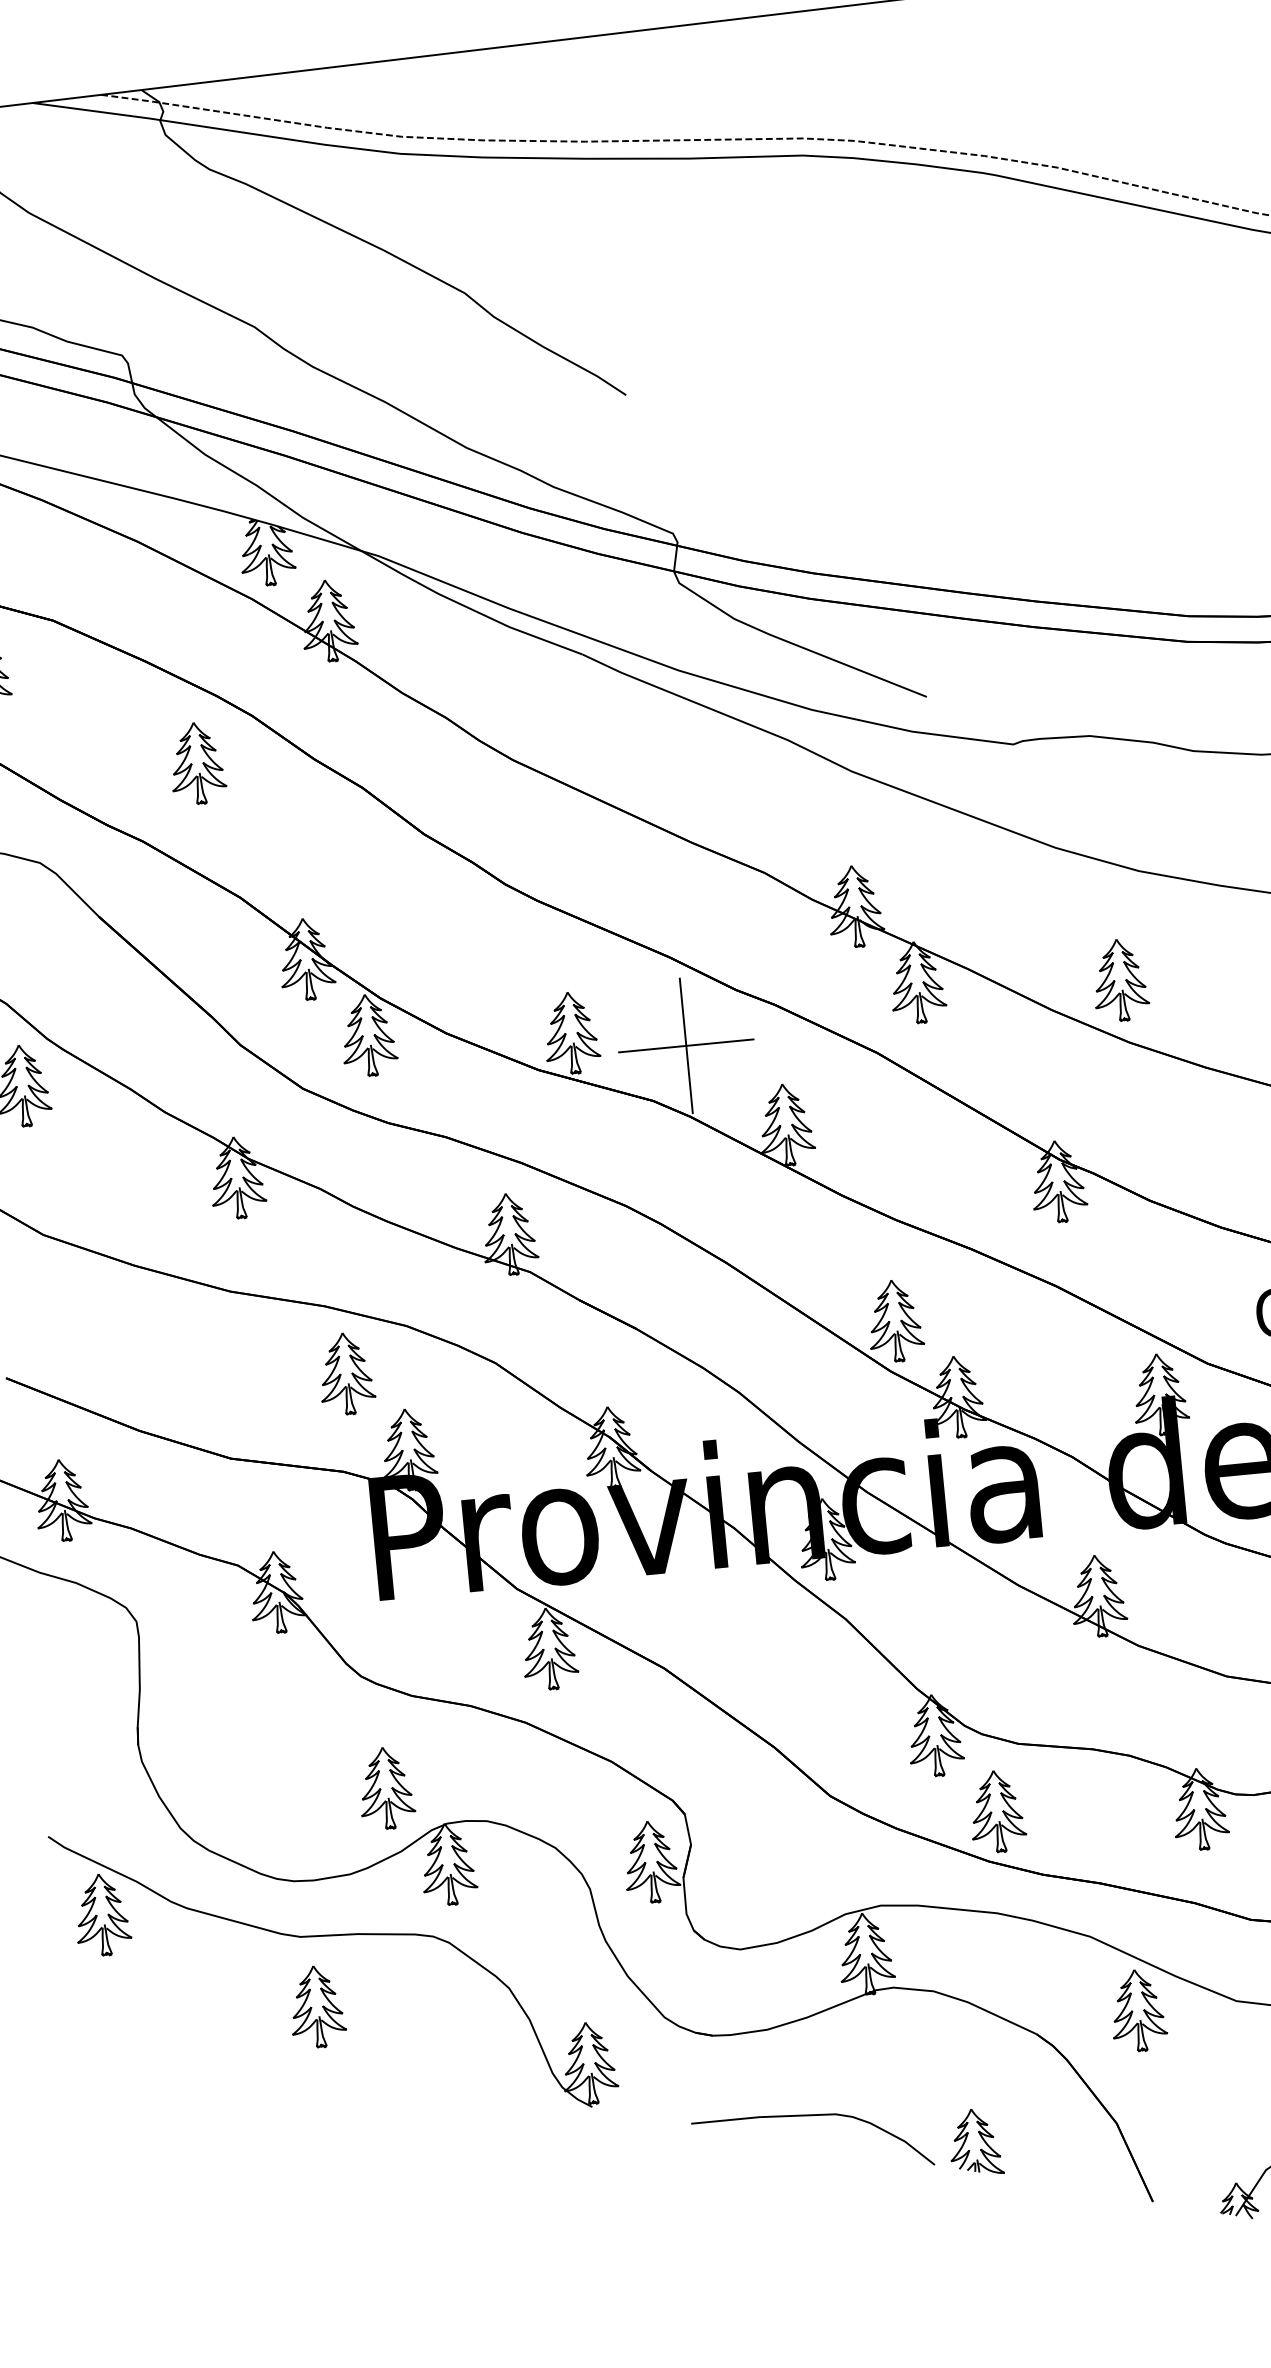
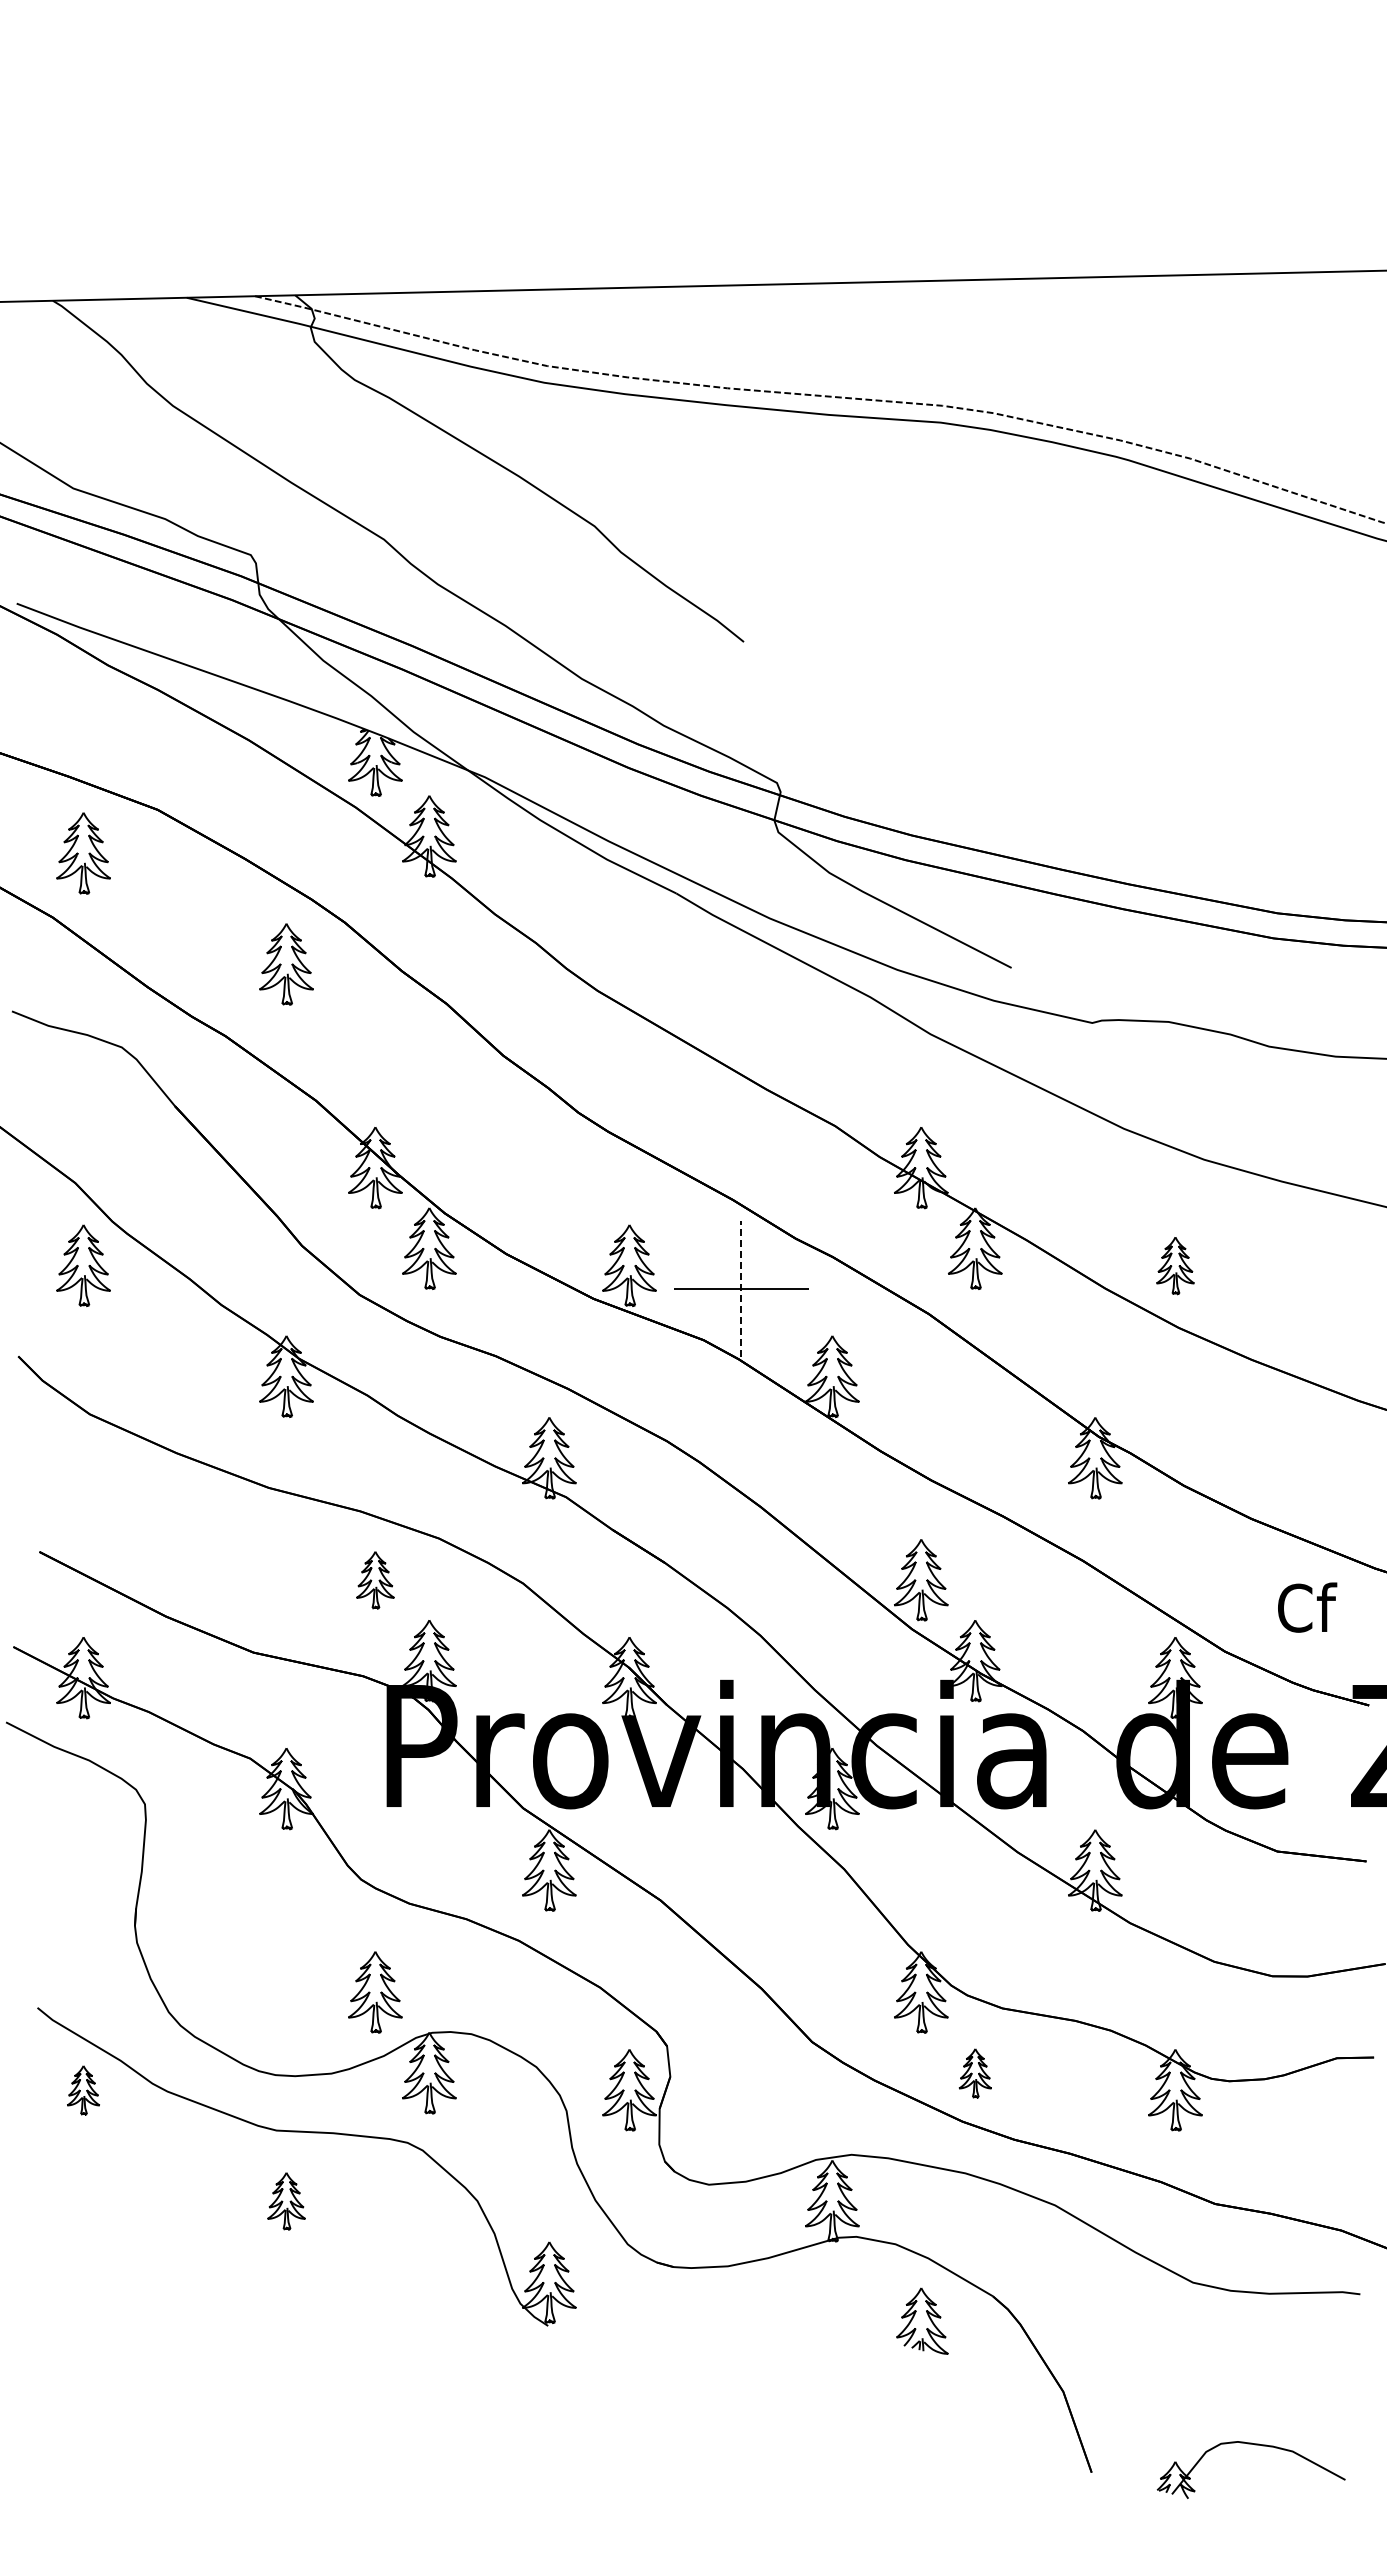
part: (1120, 980) -> (1175, 1265), size x0.7
line: (686, 1046) -> (741, 1289), solid -> dashed
part: (346, 1374) -> (375, 1580), size x0.7
part: (997, 1811) -> (975, 2073), size x0.6
part: (102, 1915) -> (83, 2090), size x0.6
part: (317, 2007) -> (286, 2201), size x0.7
part: (1138, 2010) -> (1095, 2282), removed
curve: (810, 2116) -> (762, 2355), removed
part: (981, 2138) -> (928, 2317), moved

